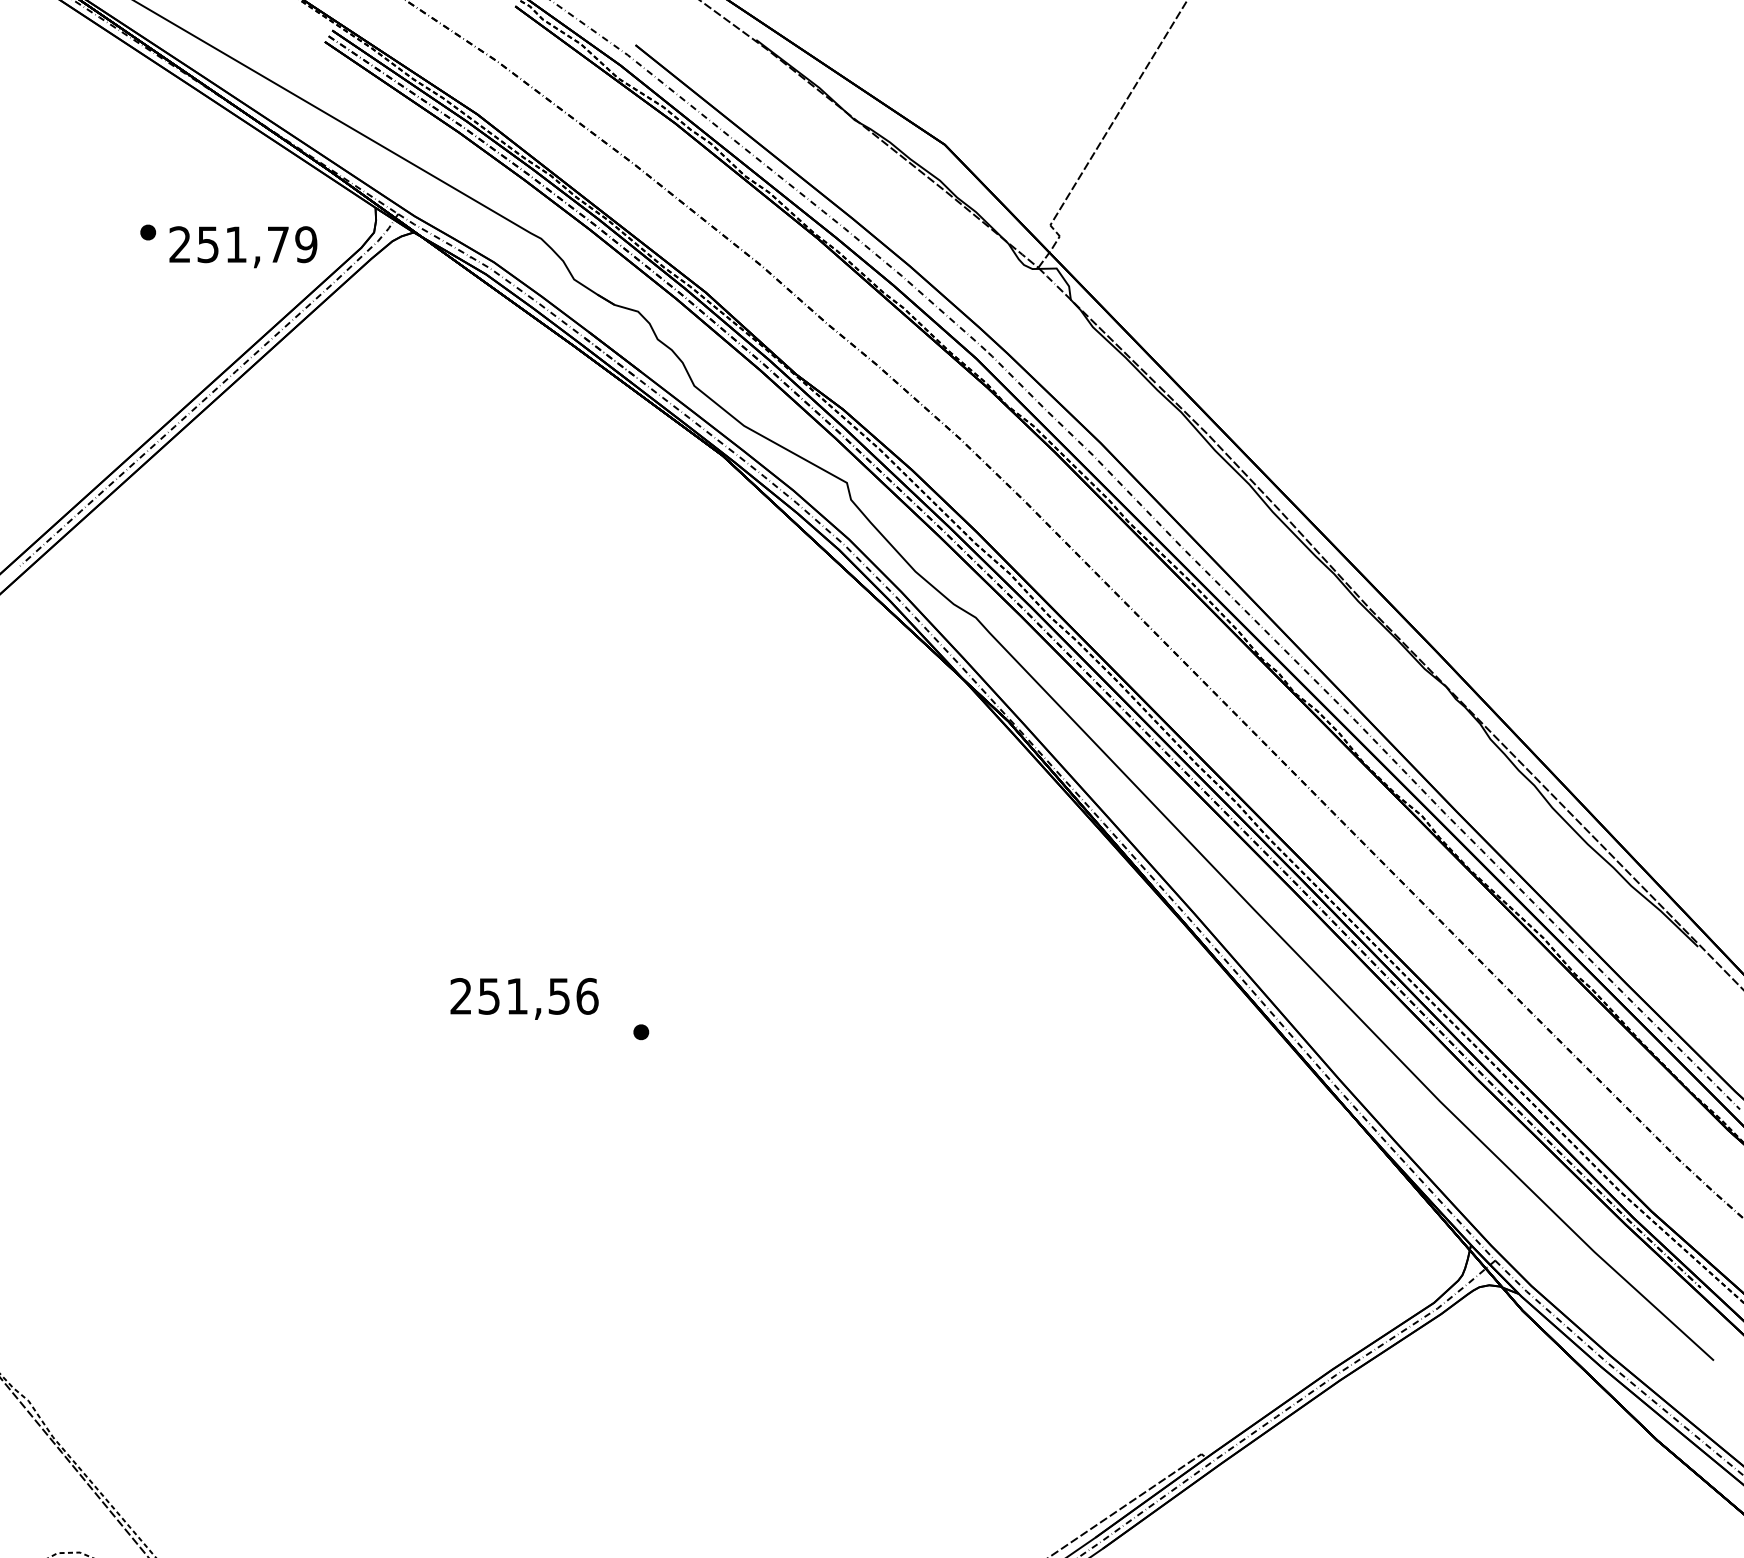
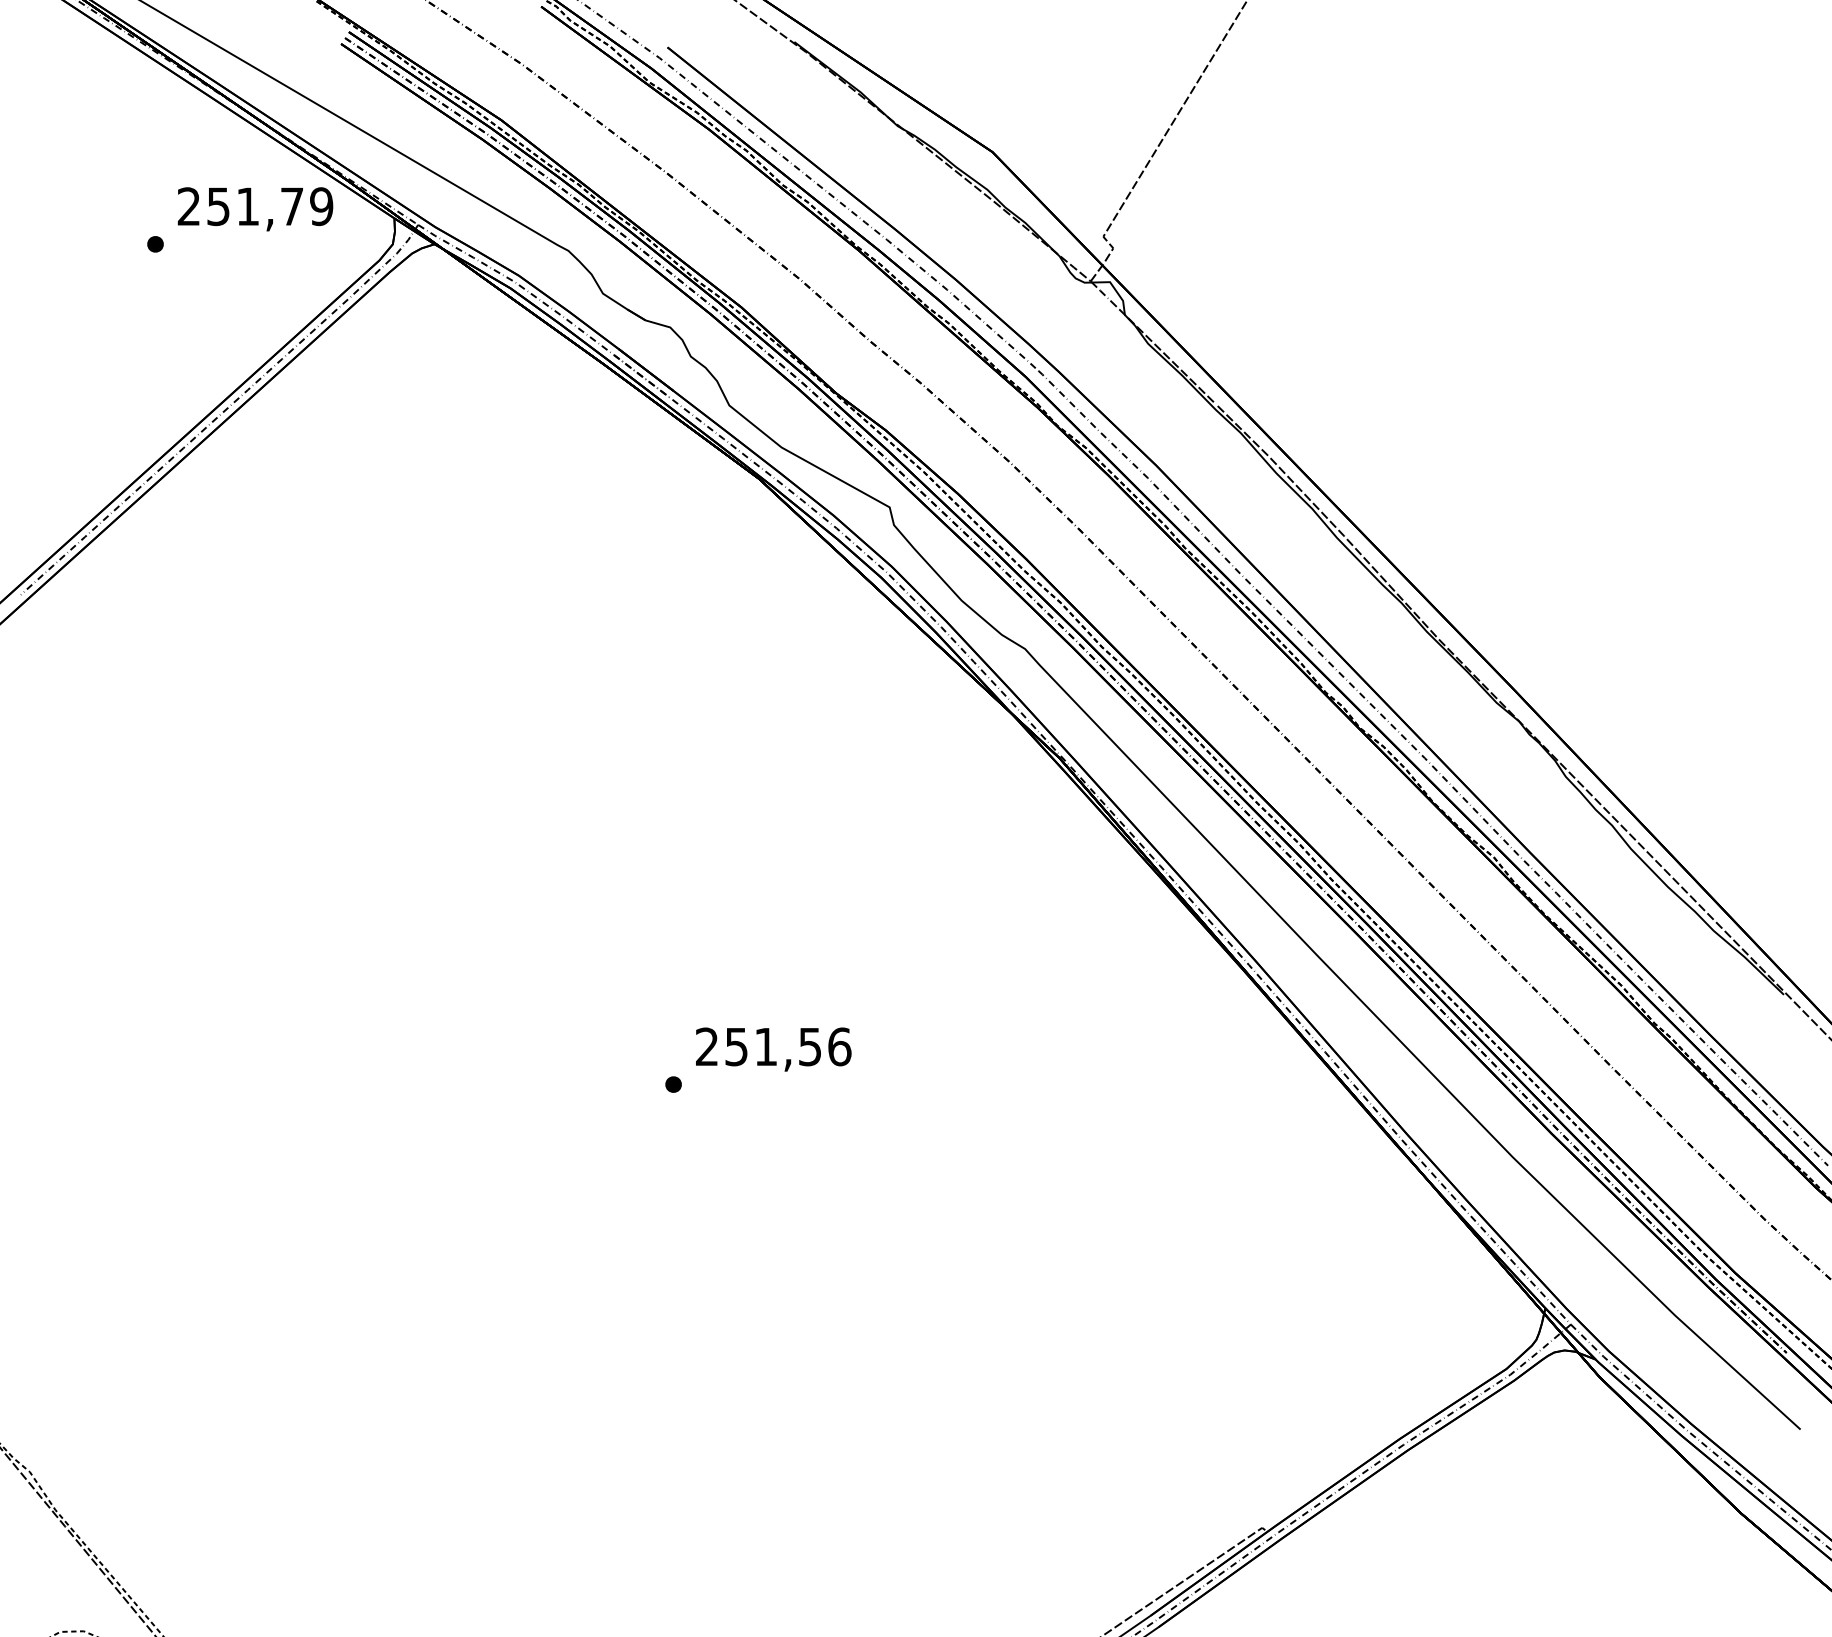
text: (243, 247) -> (255, 209), moved
text: (524, 998) -> (773, 1049), moved

